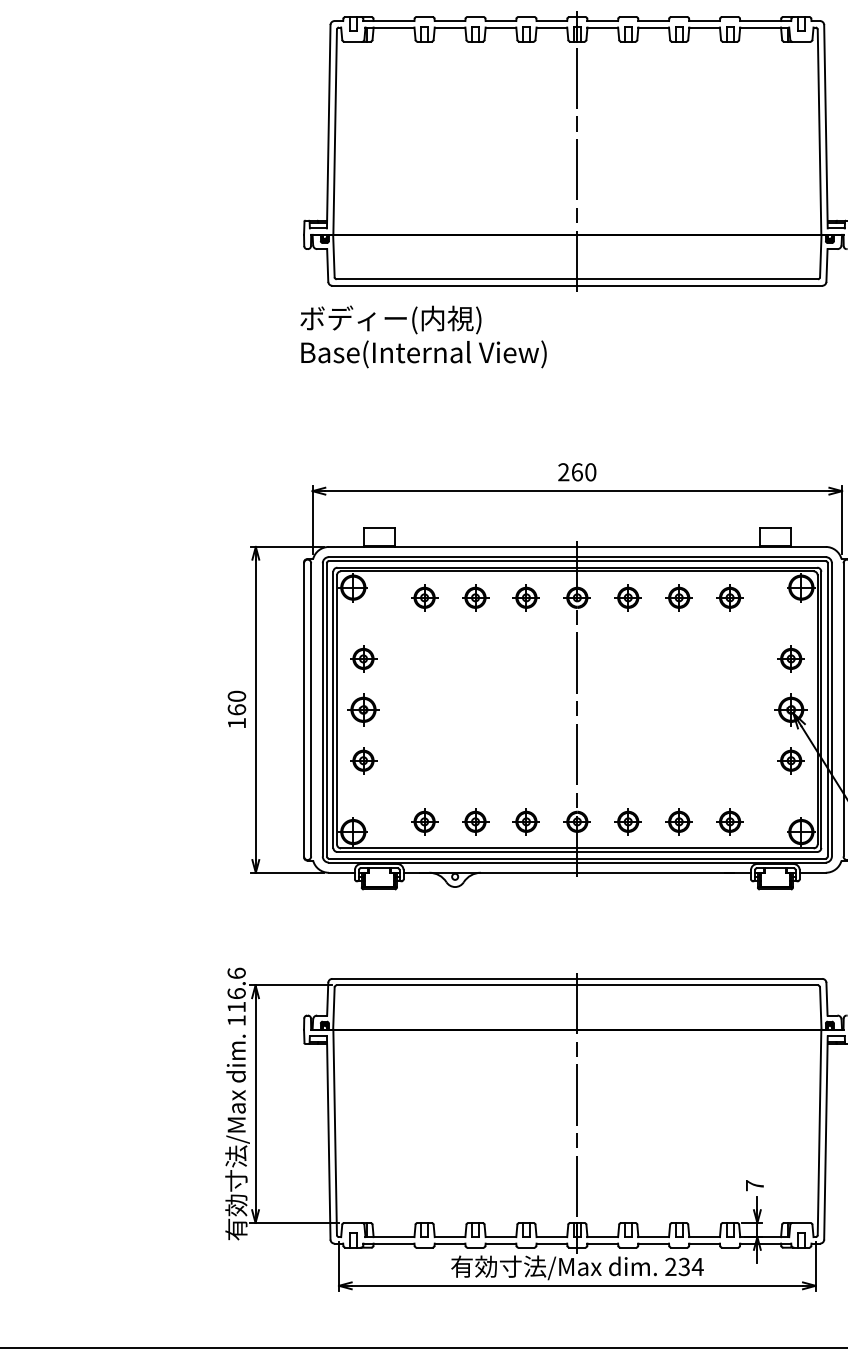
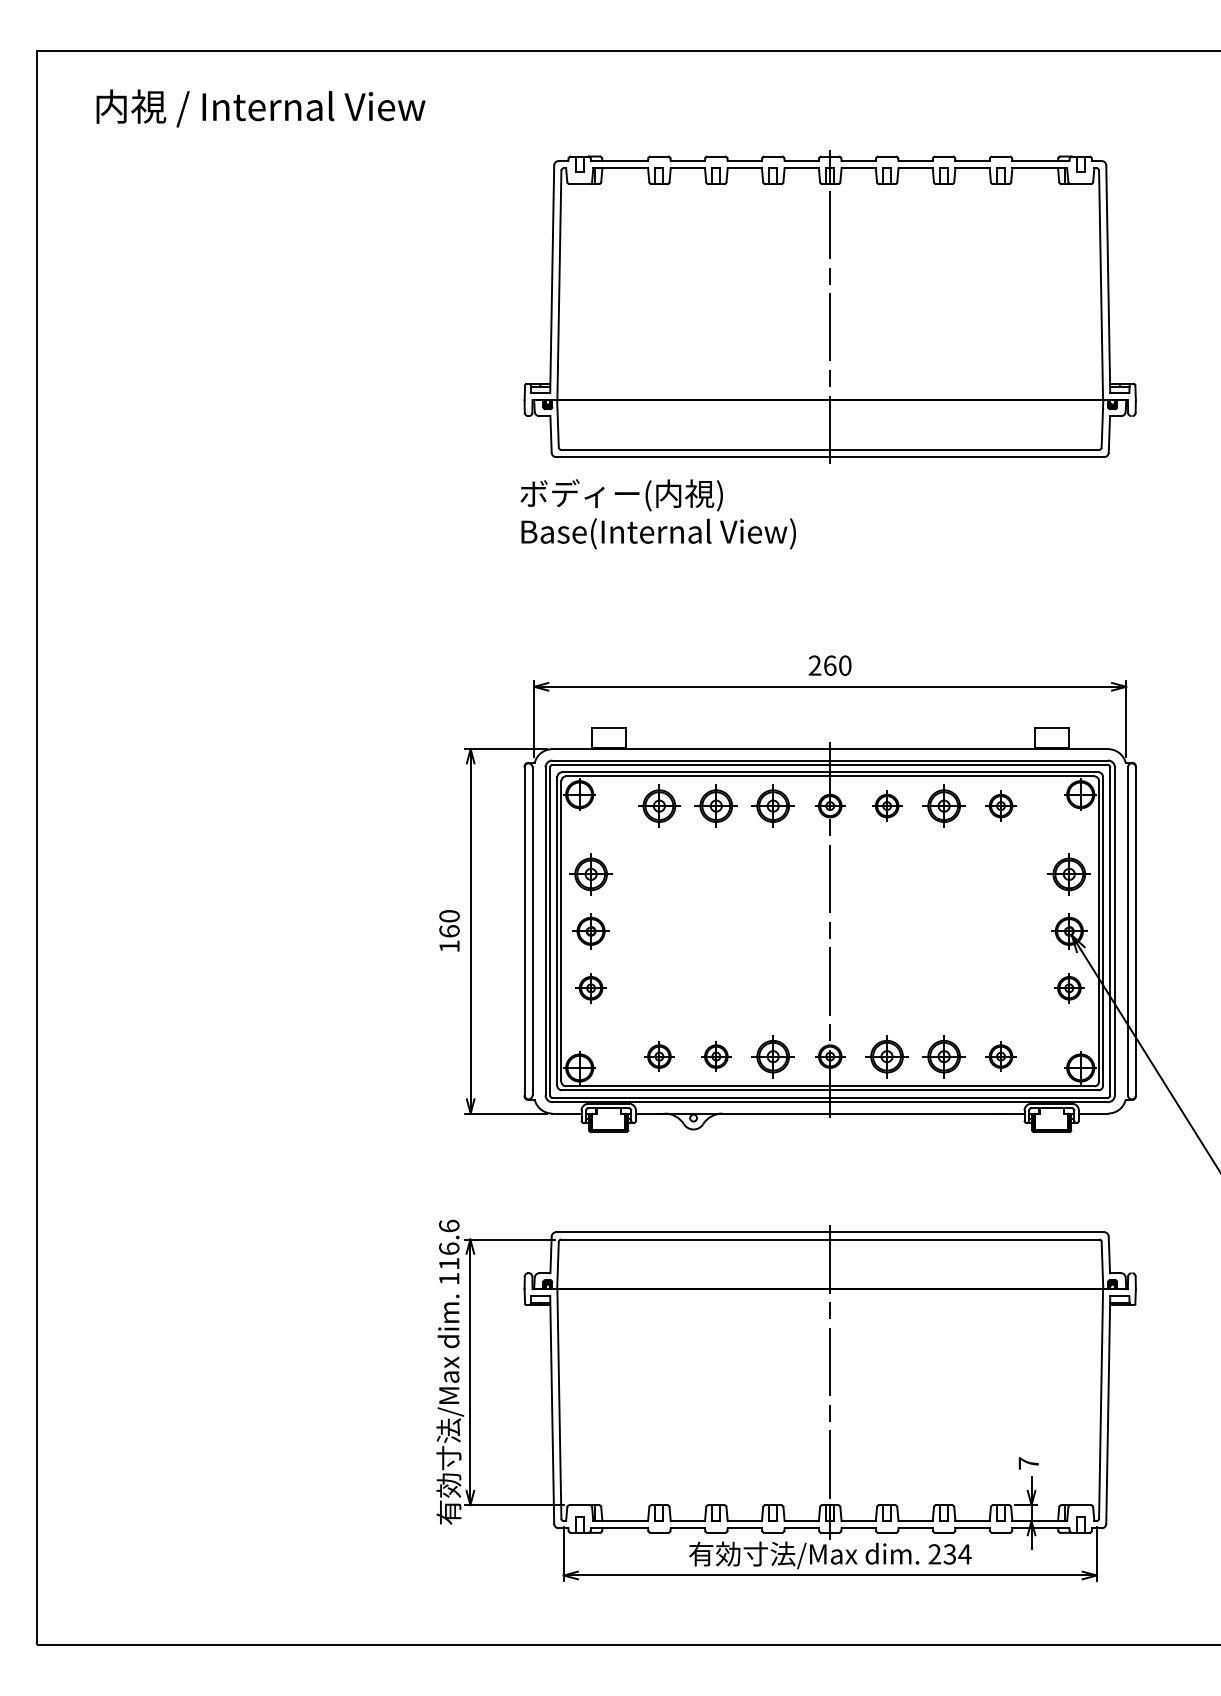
part: (424, 597) -> (659, 805), size x1.4
part: (475, 597) -> (716, 805), size x1.4
part: (526, 597) -> (773, 805), size x1.4
part: (678, 597) -> (943, 805), size x1.4
part: (362, 659) -> (590, 874), size x1.4
part: (791, 659) -> (1069, 874), size x1.4
part: (526, 821) -> (773, 1056), size x1.4
part: (628, 821) -> (887, 1056), size x1.4
part: (678, 821) -> (943, 1056), size x1.4

